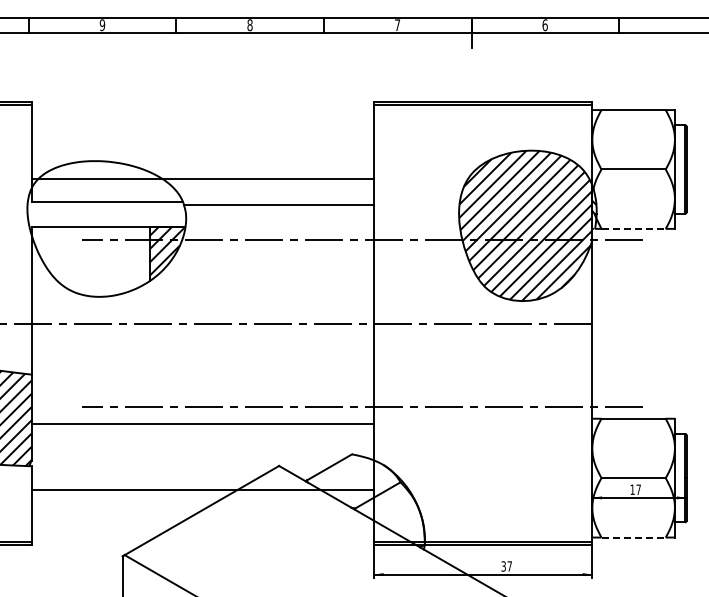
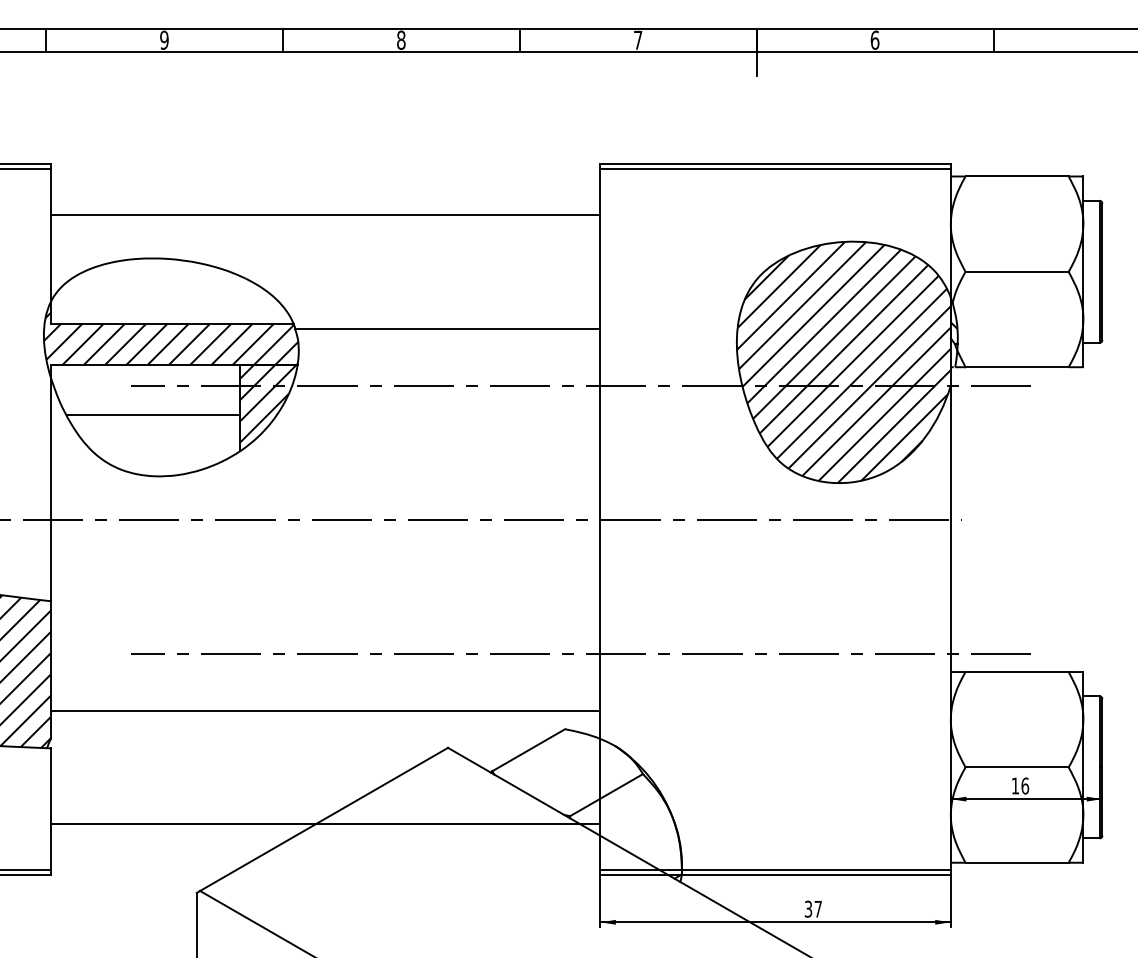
line: (202, 179) -> (324, 215), moved
hatch: (106, 214) -> (170, 344), added
line: (634, 228) -> (1018, 366), dashed -> solid
line: (95, 258) -> (153, 414), added
line: (202, 423) -> (324, 710), moved
line: (202, 489) -> (324, 824), moved
text: (638, 489) -> (1024, 785), 17 -> 16
line: (634, 537) -> (1018, 862), dashed -> solid

